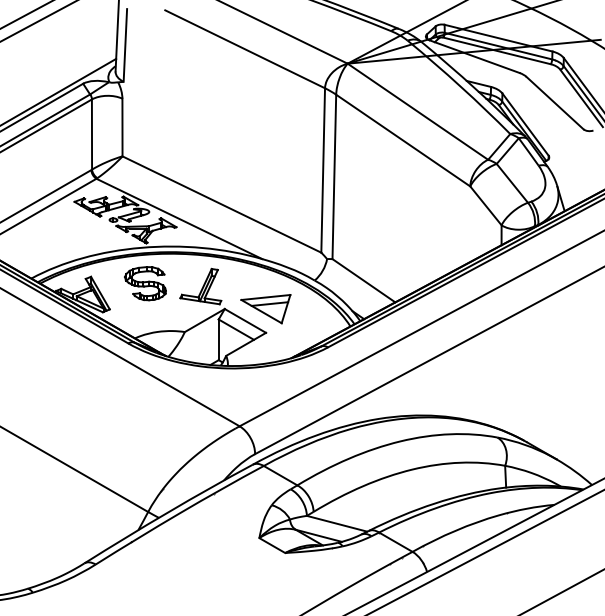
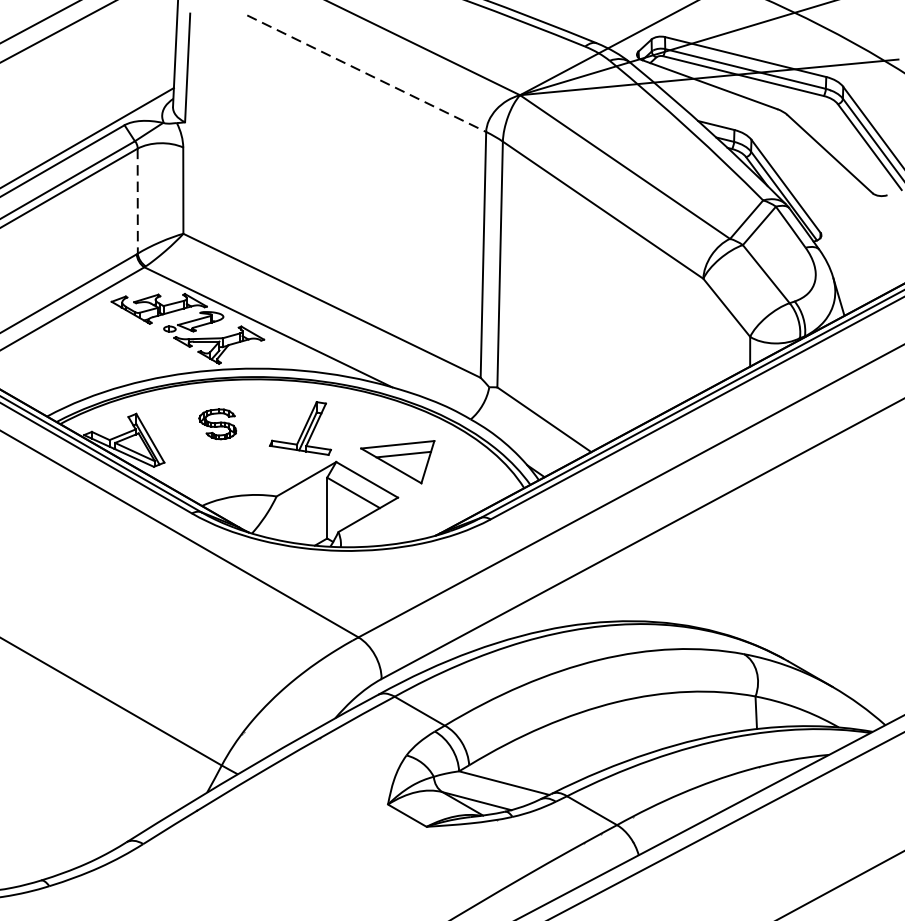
line: (245, 49) -> (367, 73), solid -> dashed
line: (91, 135) -> (137, 202), solid -> dashed
part: (145, 283) -> (217, 423), size x0.6

